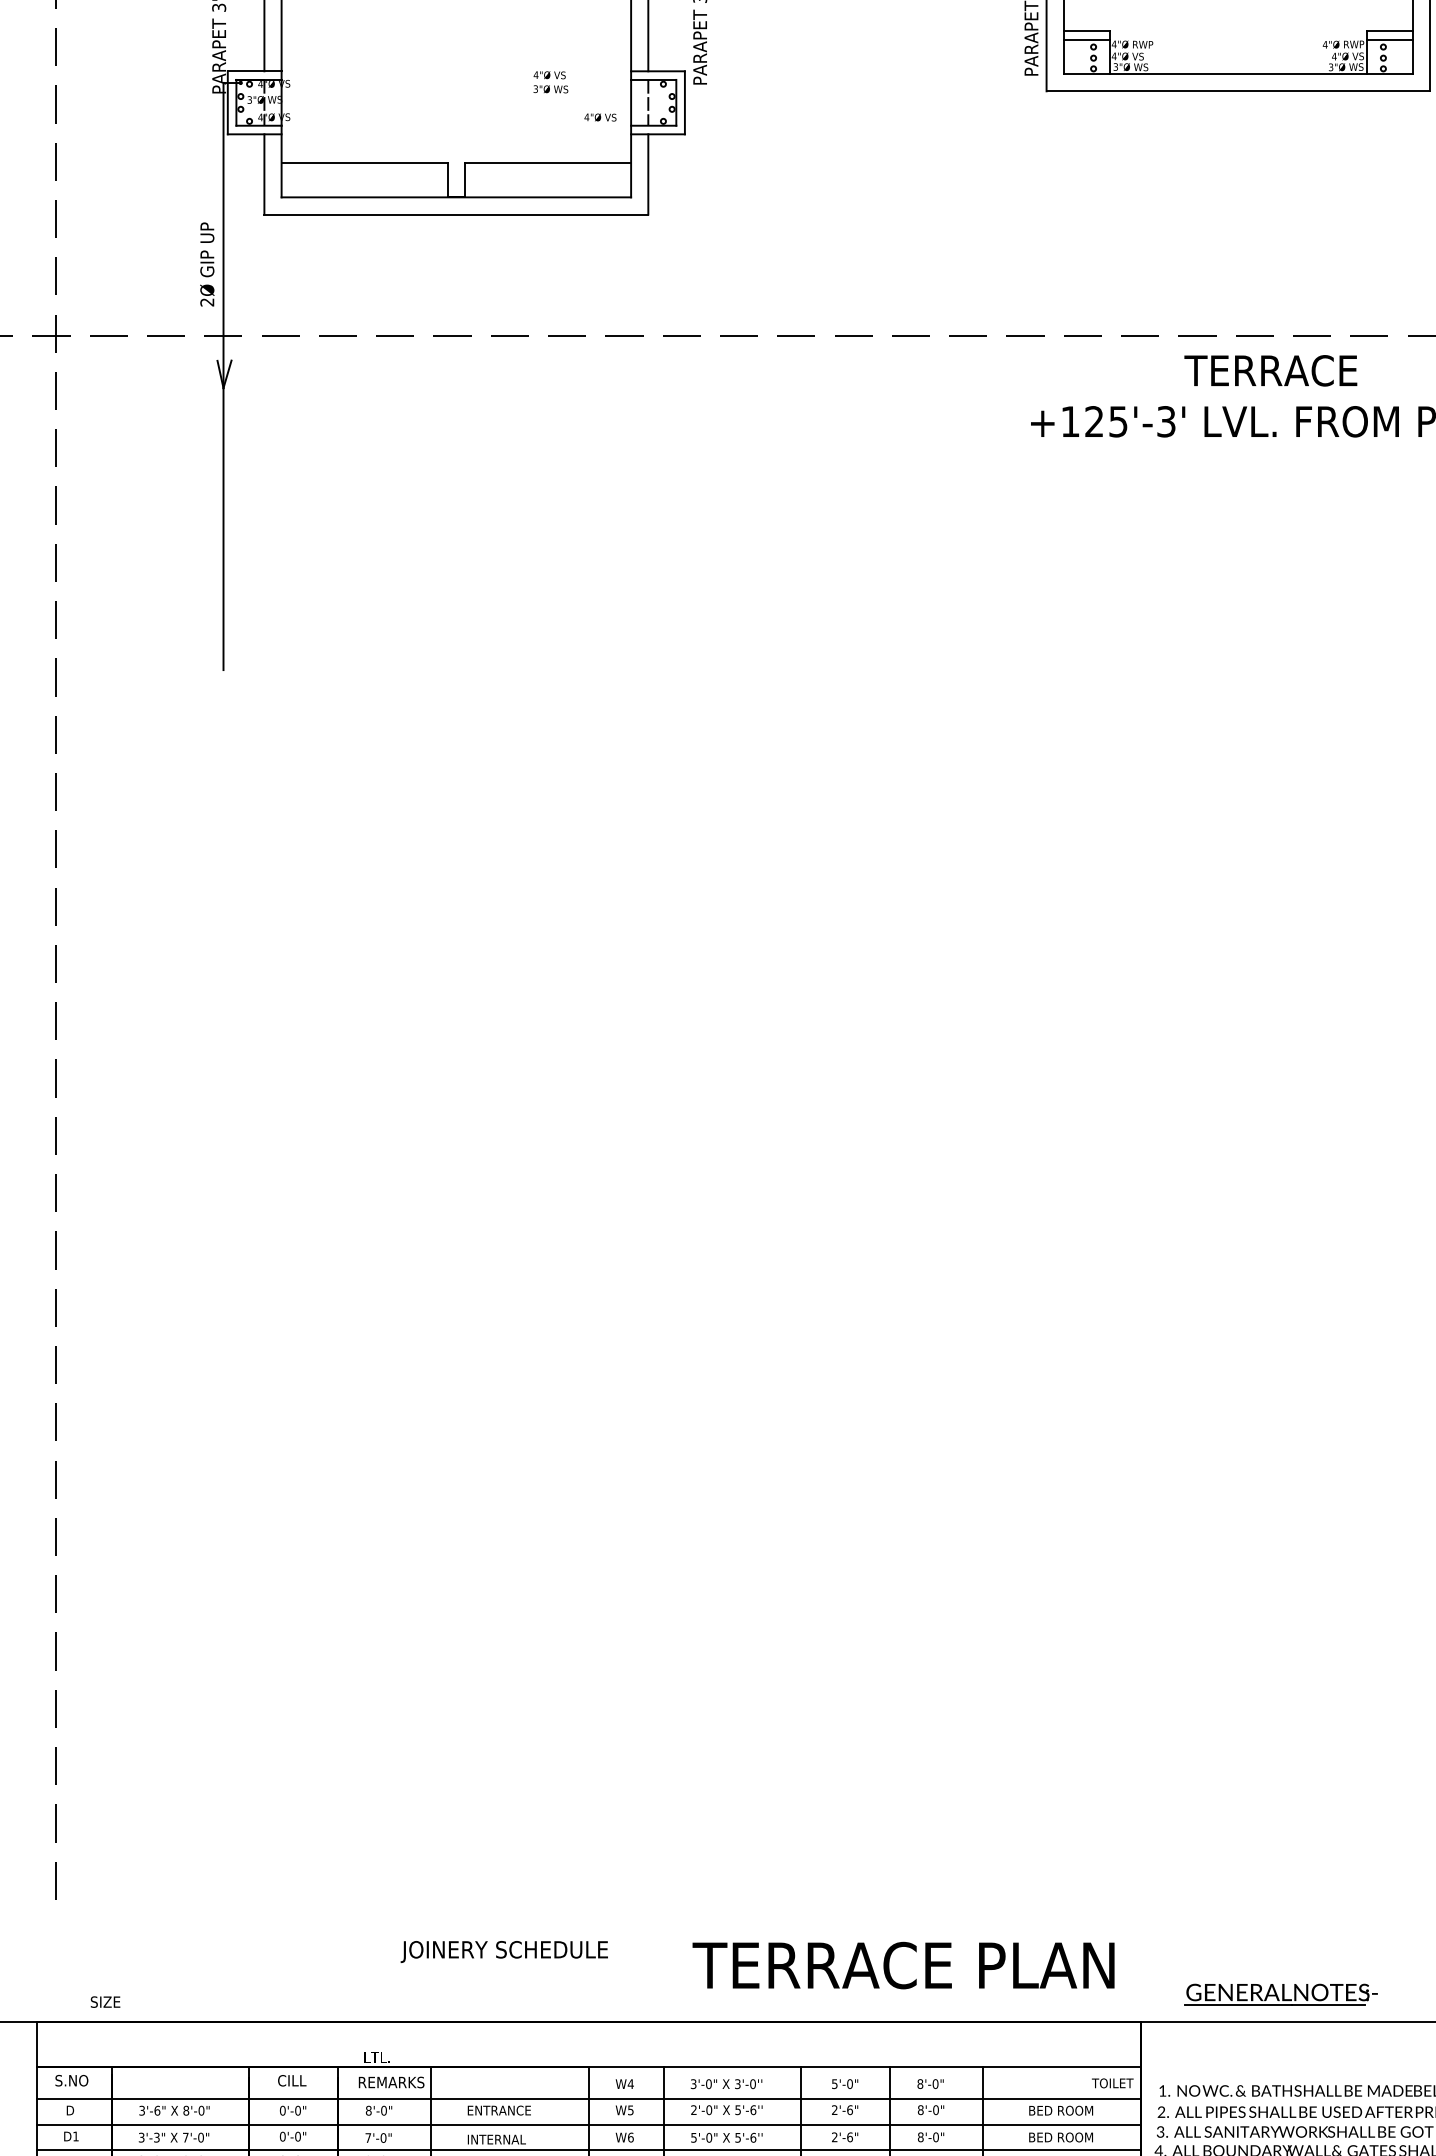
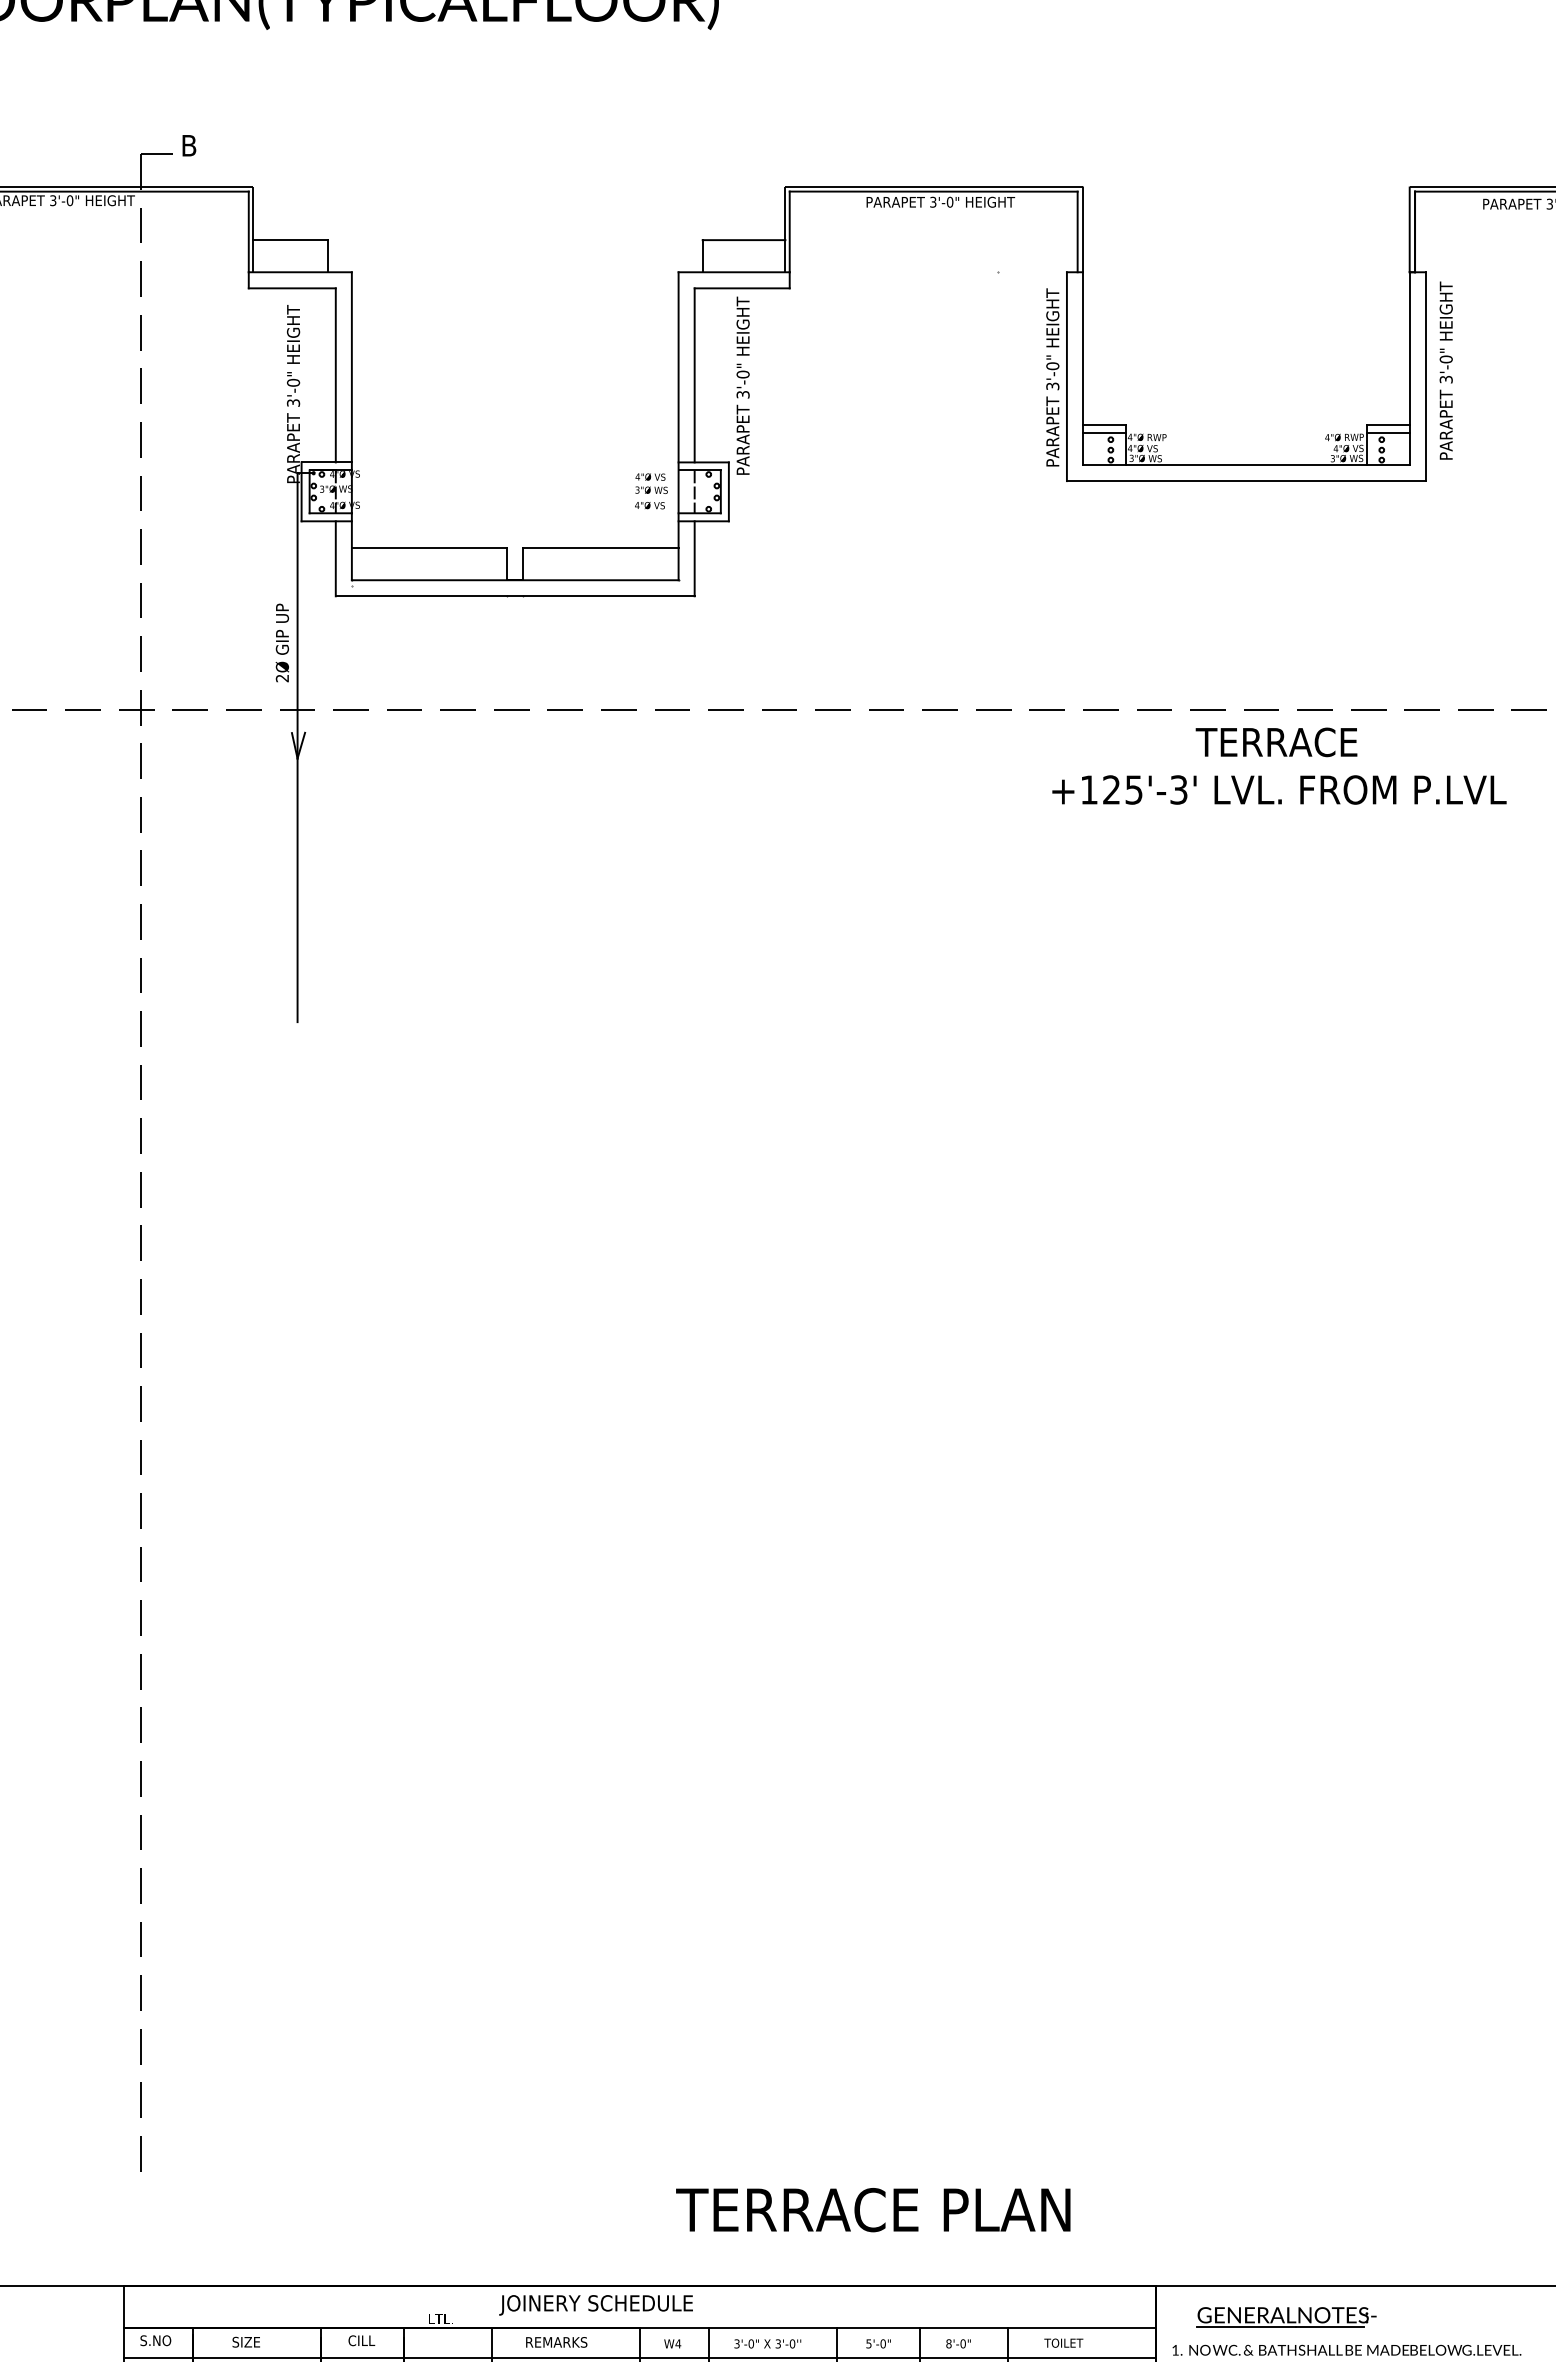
text: (550, 82) -> (651, 483), moved
text: (503, 1952) -> (595, 2305), moved
text: (903, 1966) -> (873, 2210), moved
part: (1281, 1994) -> (1286, 2317), moved
text: (104, 2001) -> (245, 2341), moved
text: (391, 2082) -> (556, 2342), moved
text: (1112, 2082) -> (1063, 2342), moved

